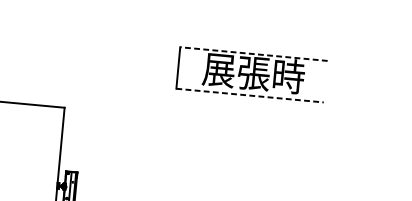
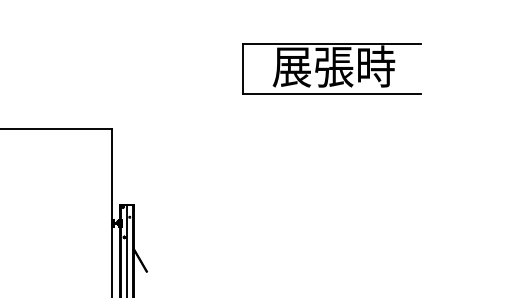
line: (253, 53) -> (331, 43), dashed -> solid
line: (249, 95) -> (331, 93), dashed -> solid

